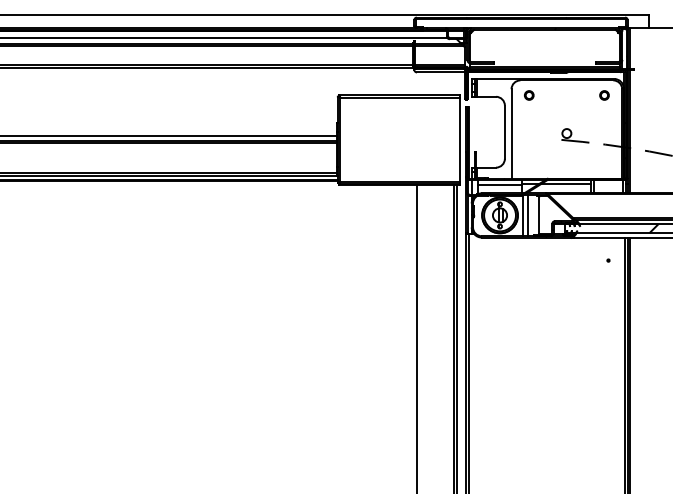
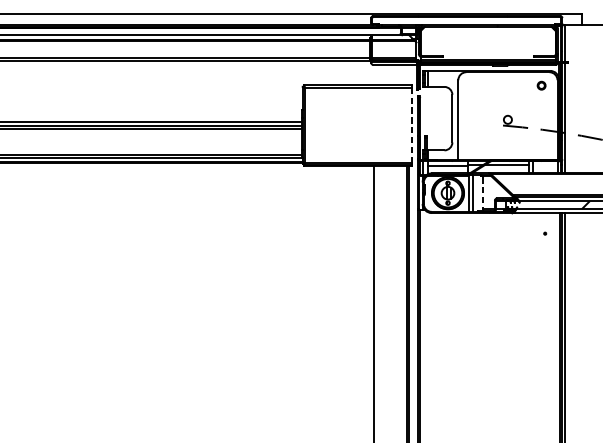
part: (529, 95) -> (474, 85), removed
line: (459, 139) -> (411, 125), solid -> dashed
line: (539, 215) -> (483, 193), solid -> dashed

